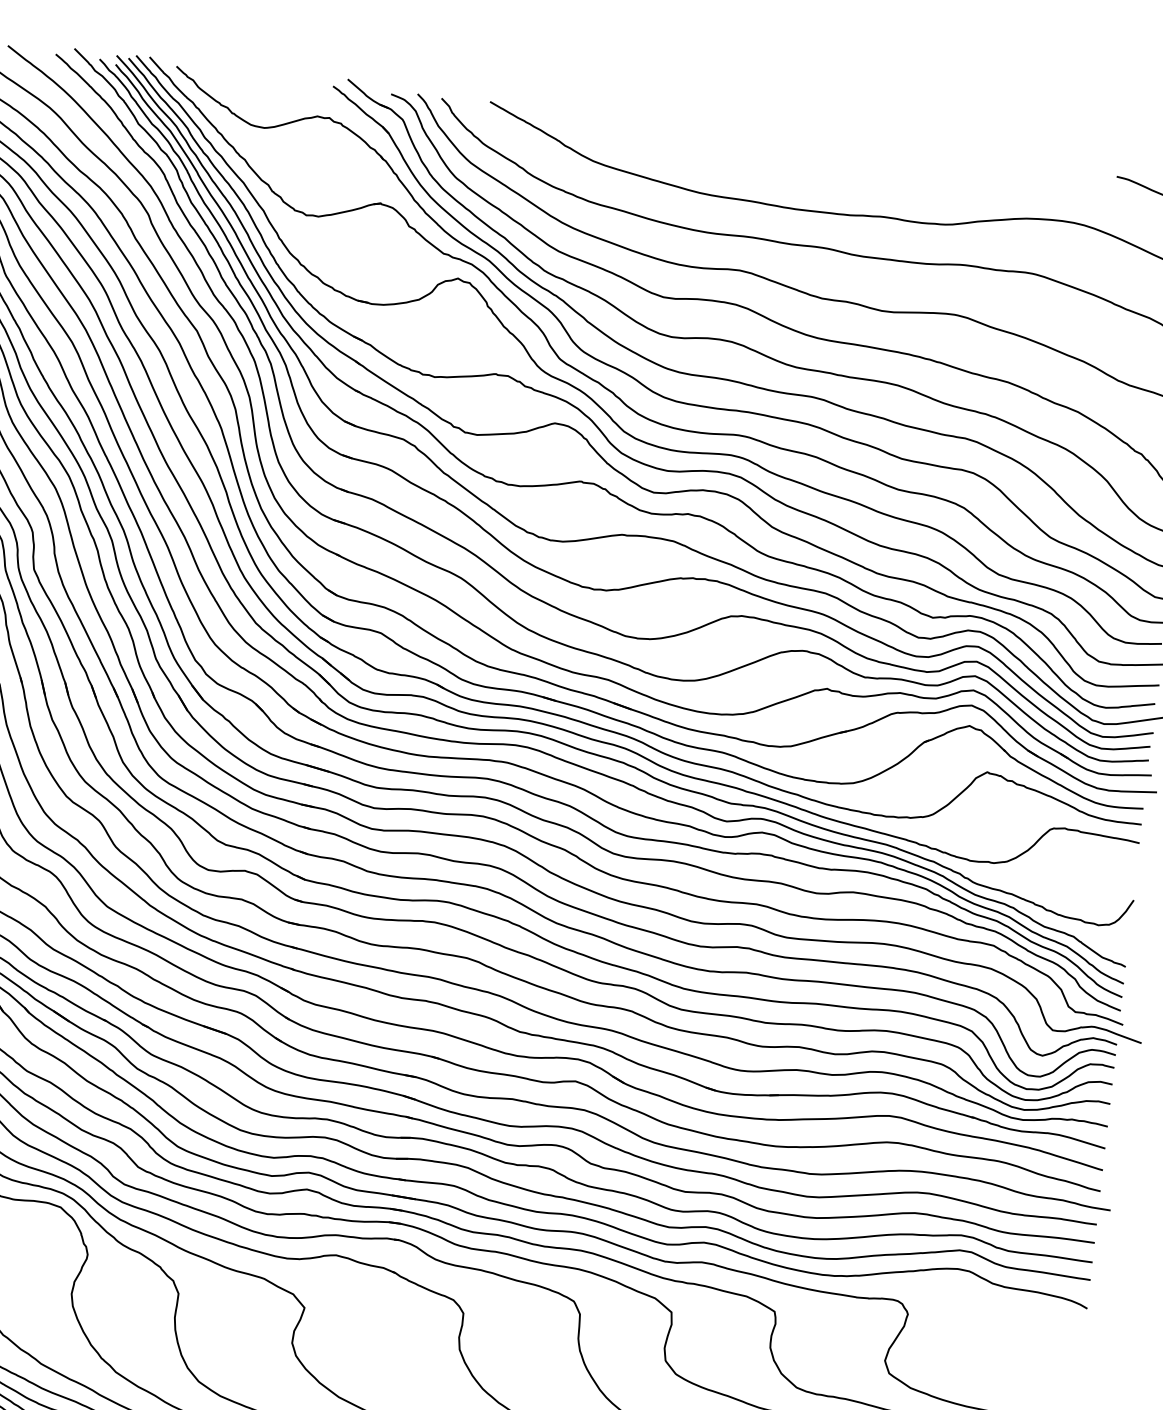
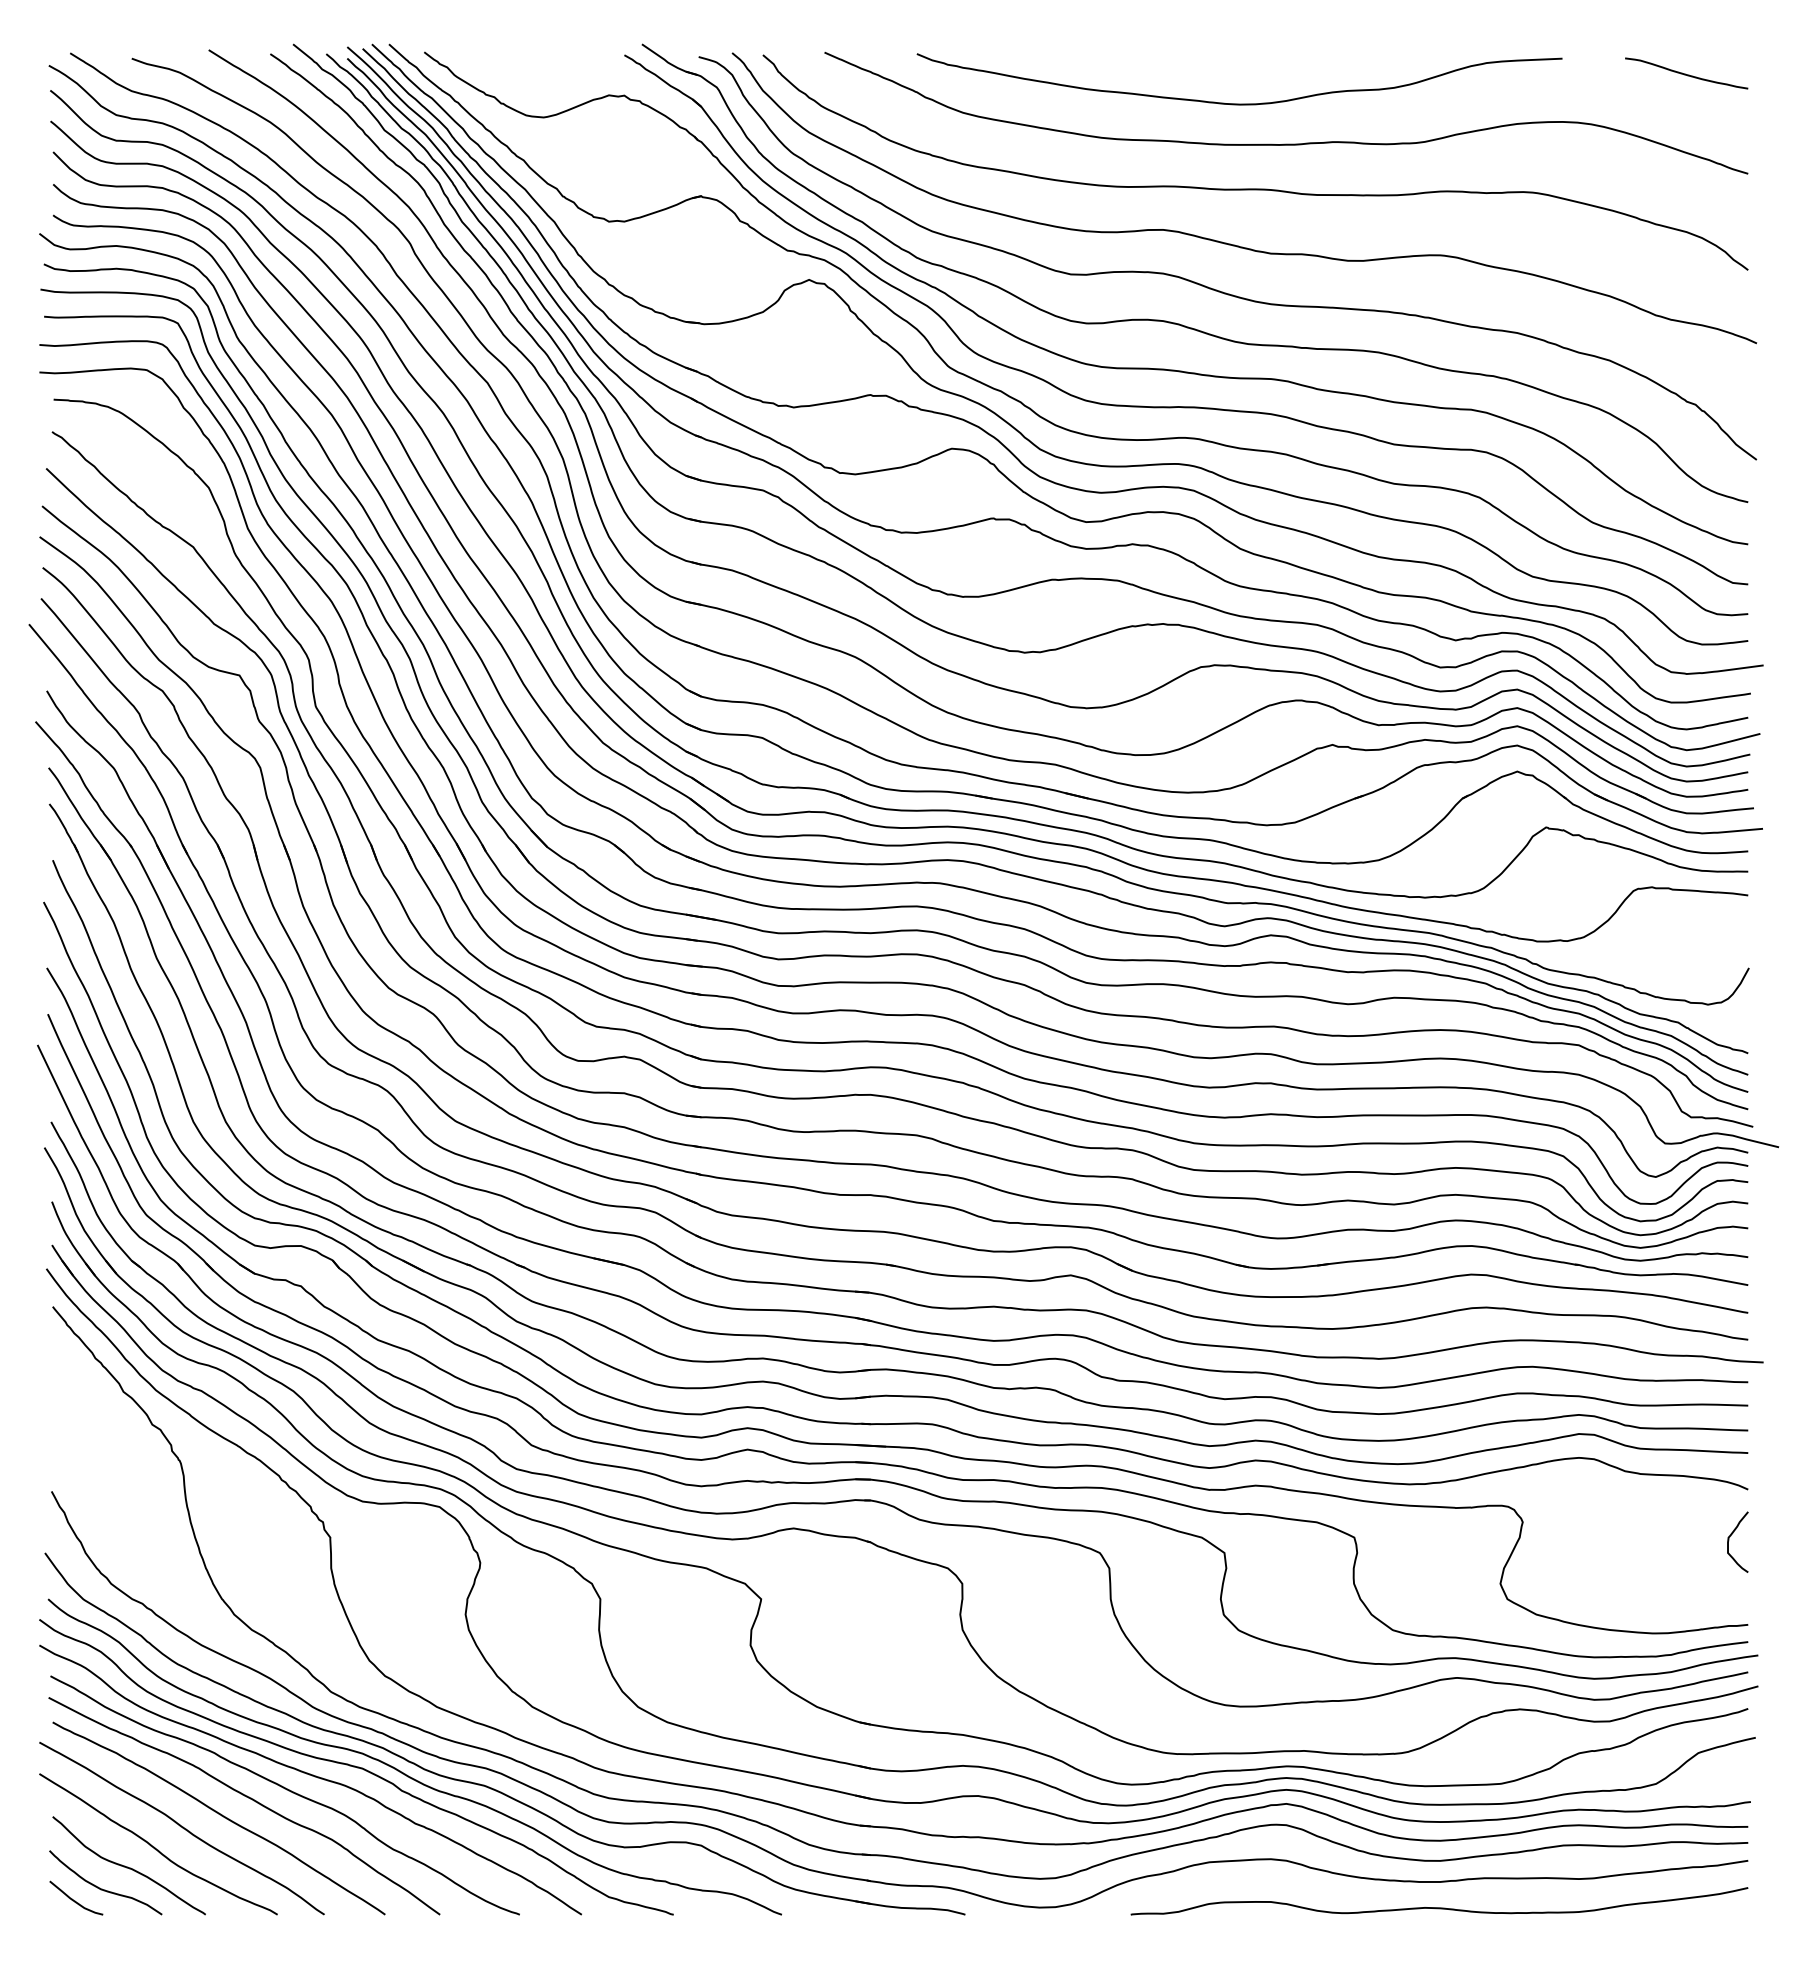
curve: (810, 178) -> (1239, 103), added
curve: (1068, 1346) -> (1729, 1540), added

